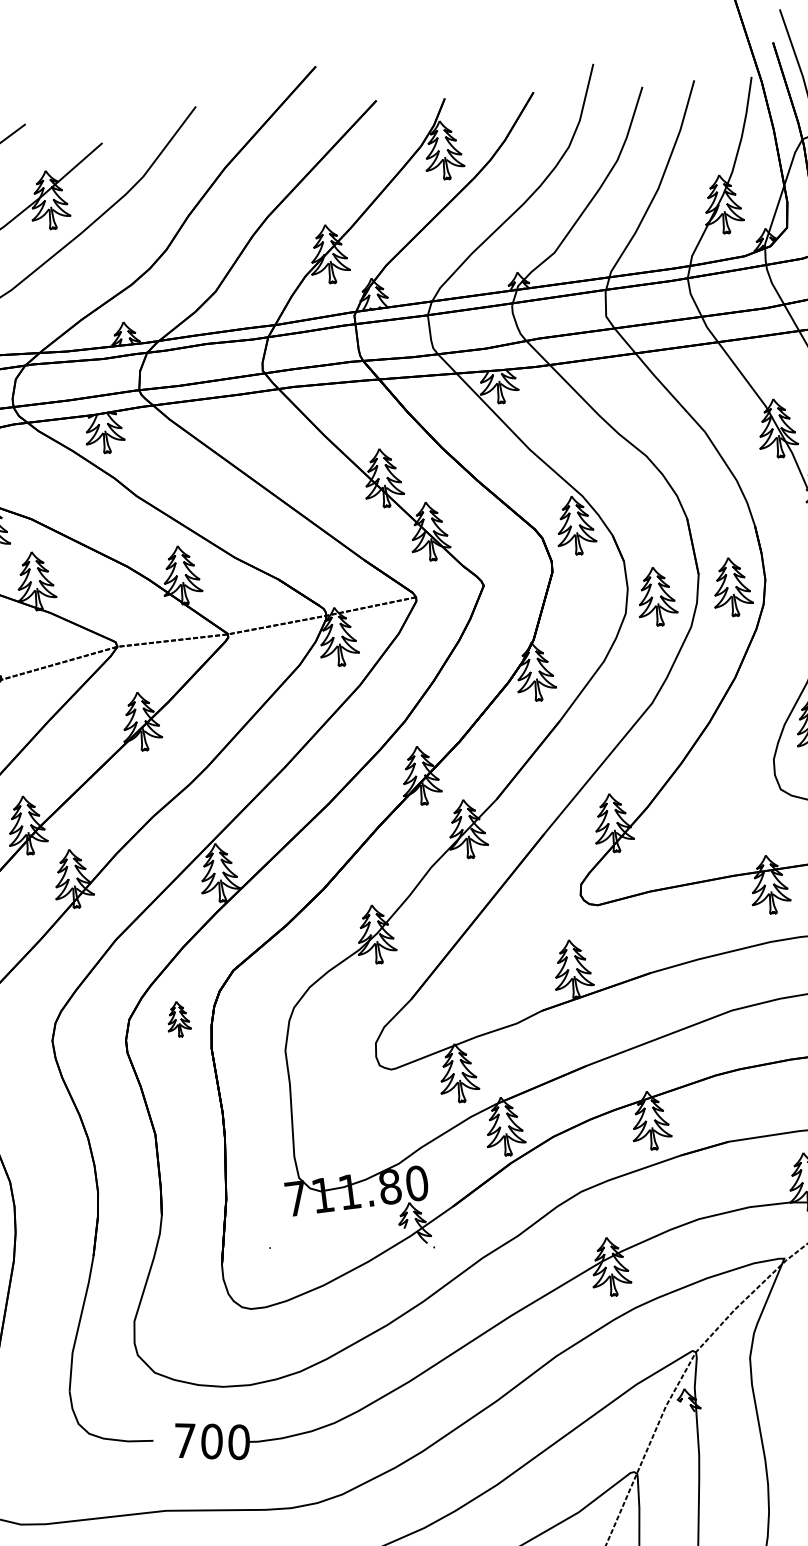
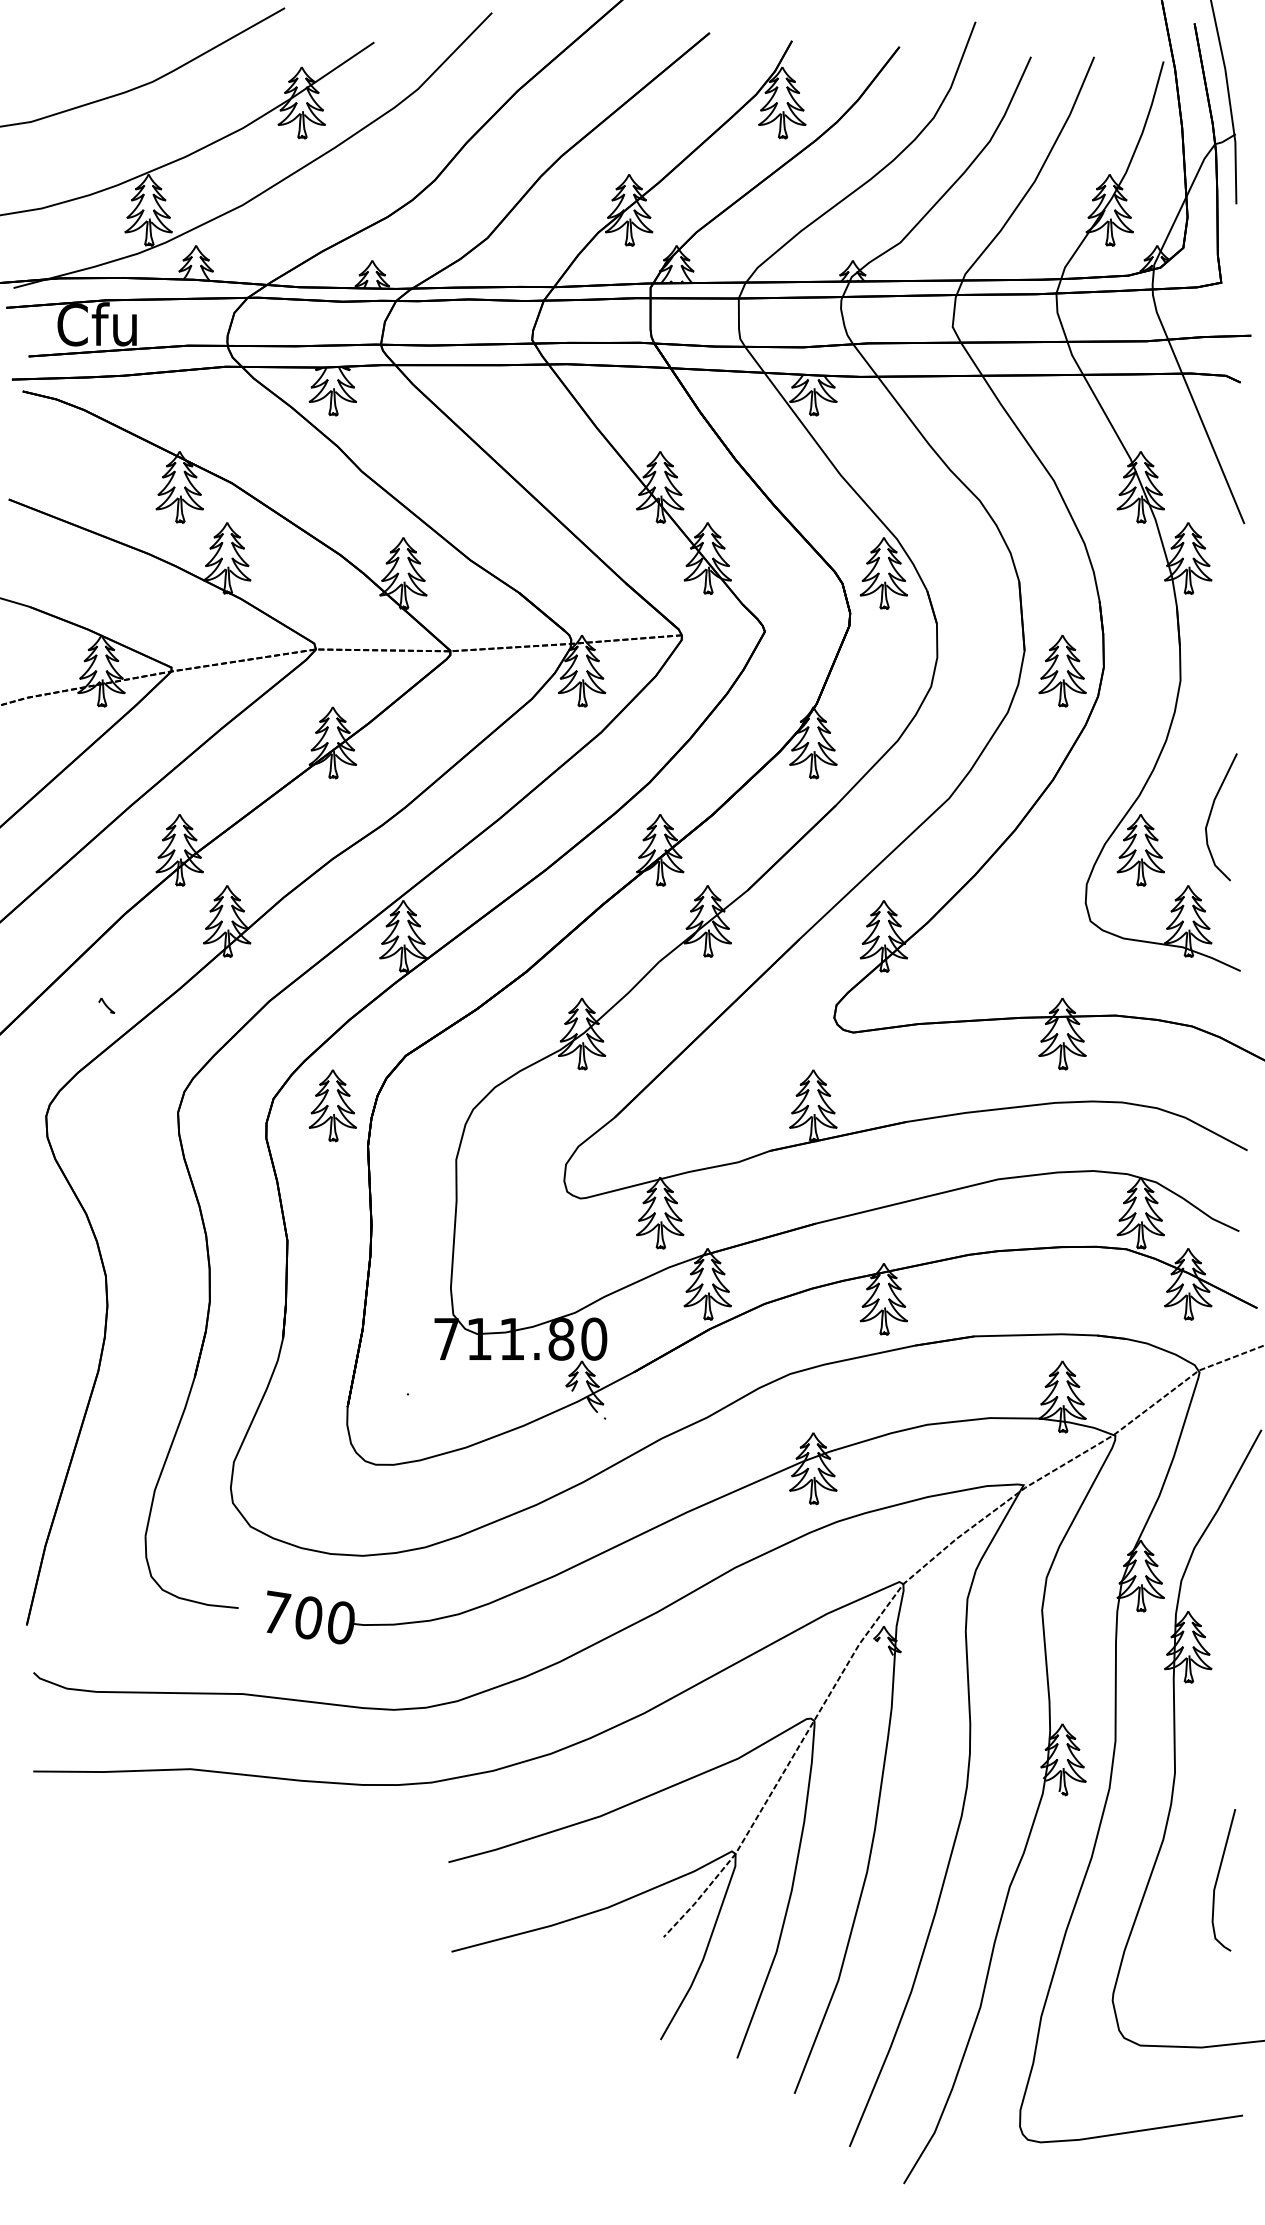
part: (656, 597) -> (970, 671), removed
part: (178, 1018) -> (332, 1105), size x1.67

